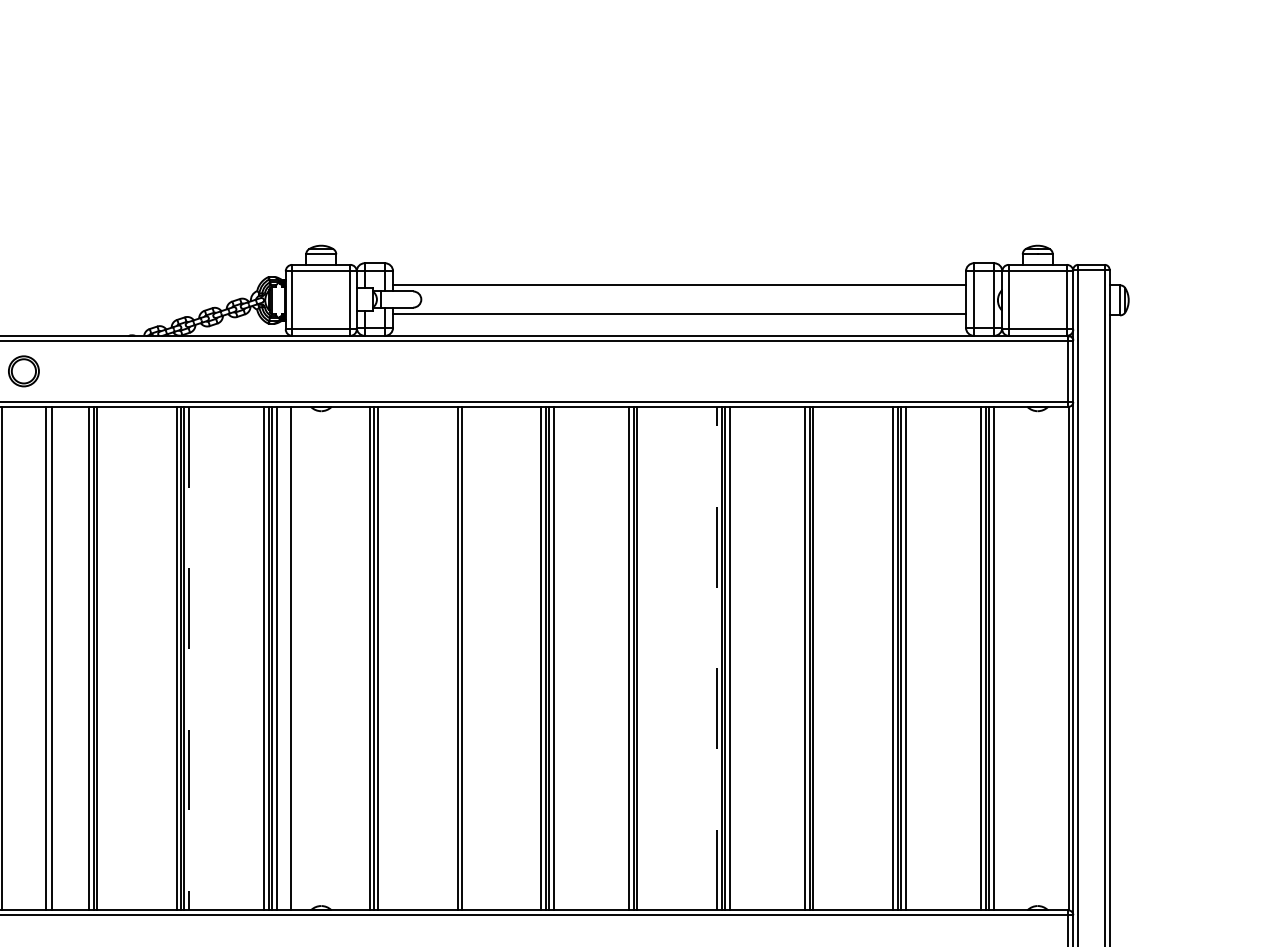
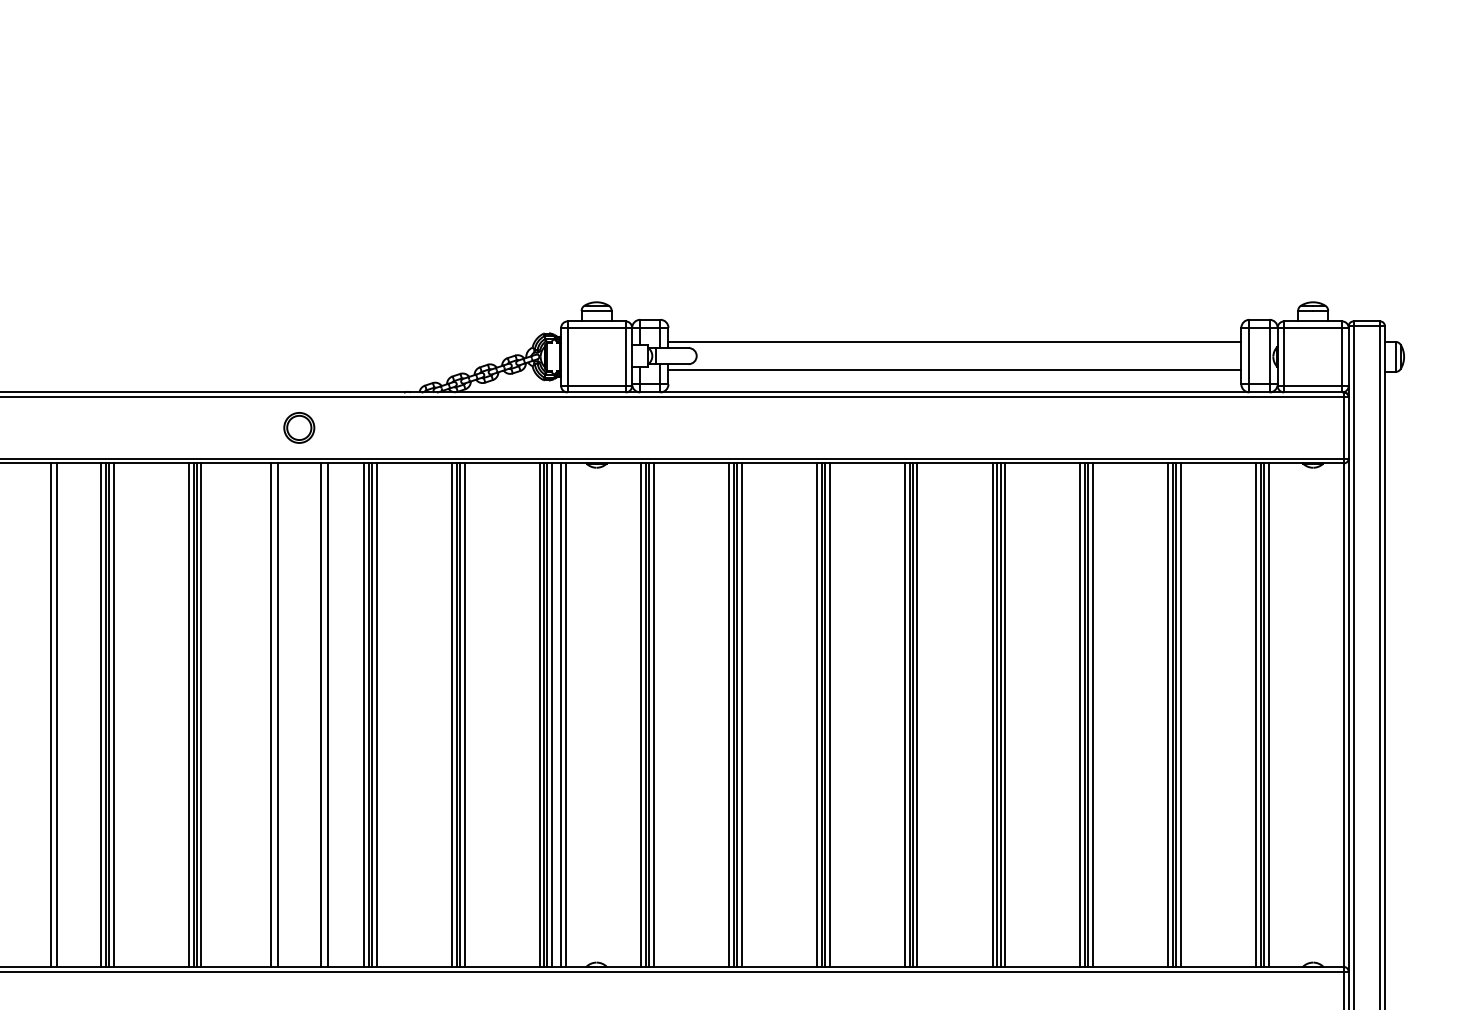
line: (101, 657) -> (376, 714), added
line: (286, 657) -> (561, 714), added
line: (366, 657) -> (641, 714), added
line: (453, 657) -> (728, 714), added
line: (466, 657) -> (741, 714), added
line: (642, 657) -> (917, 714), added
line: (818, 657) -> (1093, 714), added
line: (189, 658) -> (464, 715), dashed -> solid
line: (717, 658) -> (992, 715), dashed -> solid

